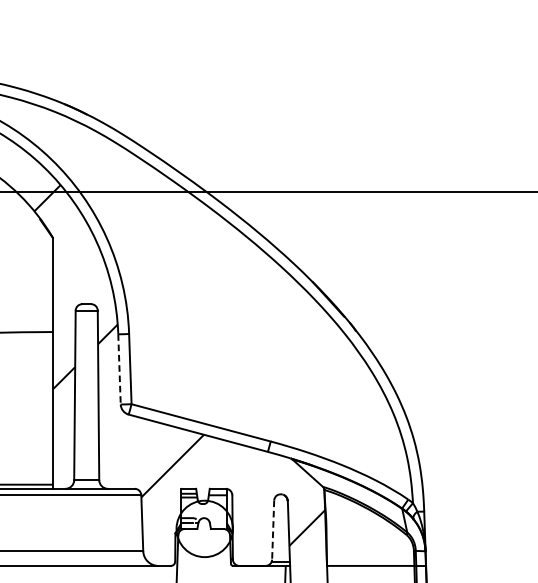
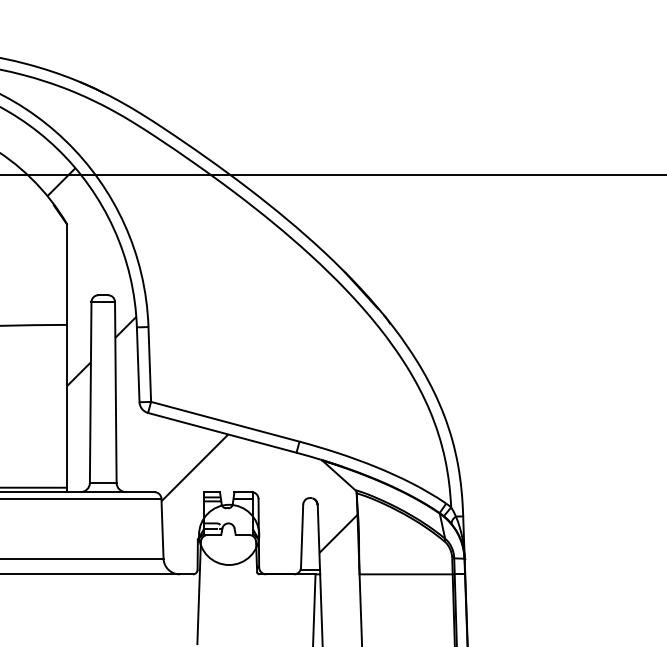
line: (119, 370) -> (138, 365), dashed -> solid
line: (273, 530) -> (302, 536), dashed -> solid

